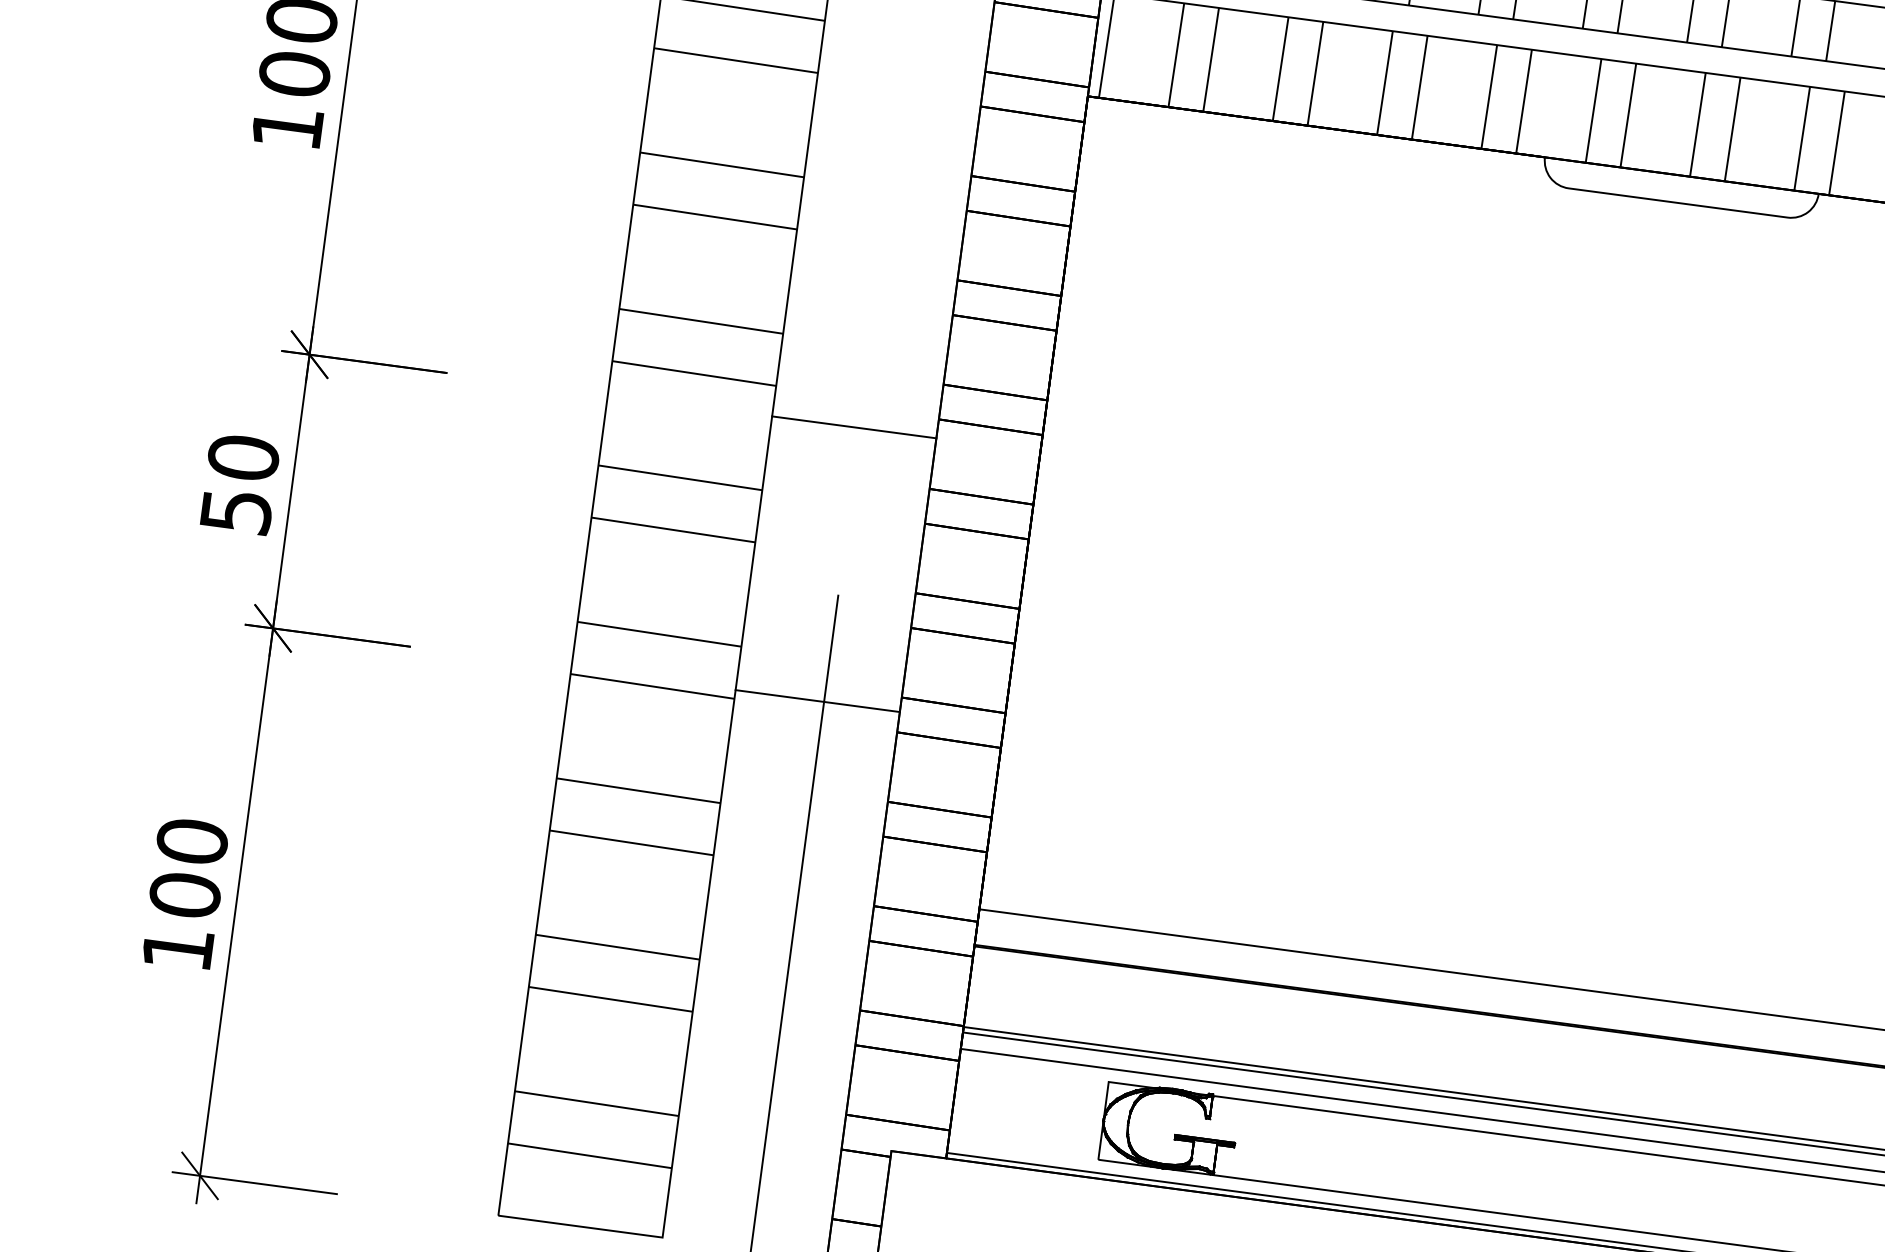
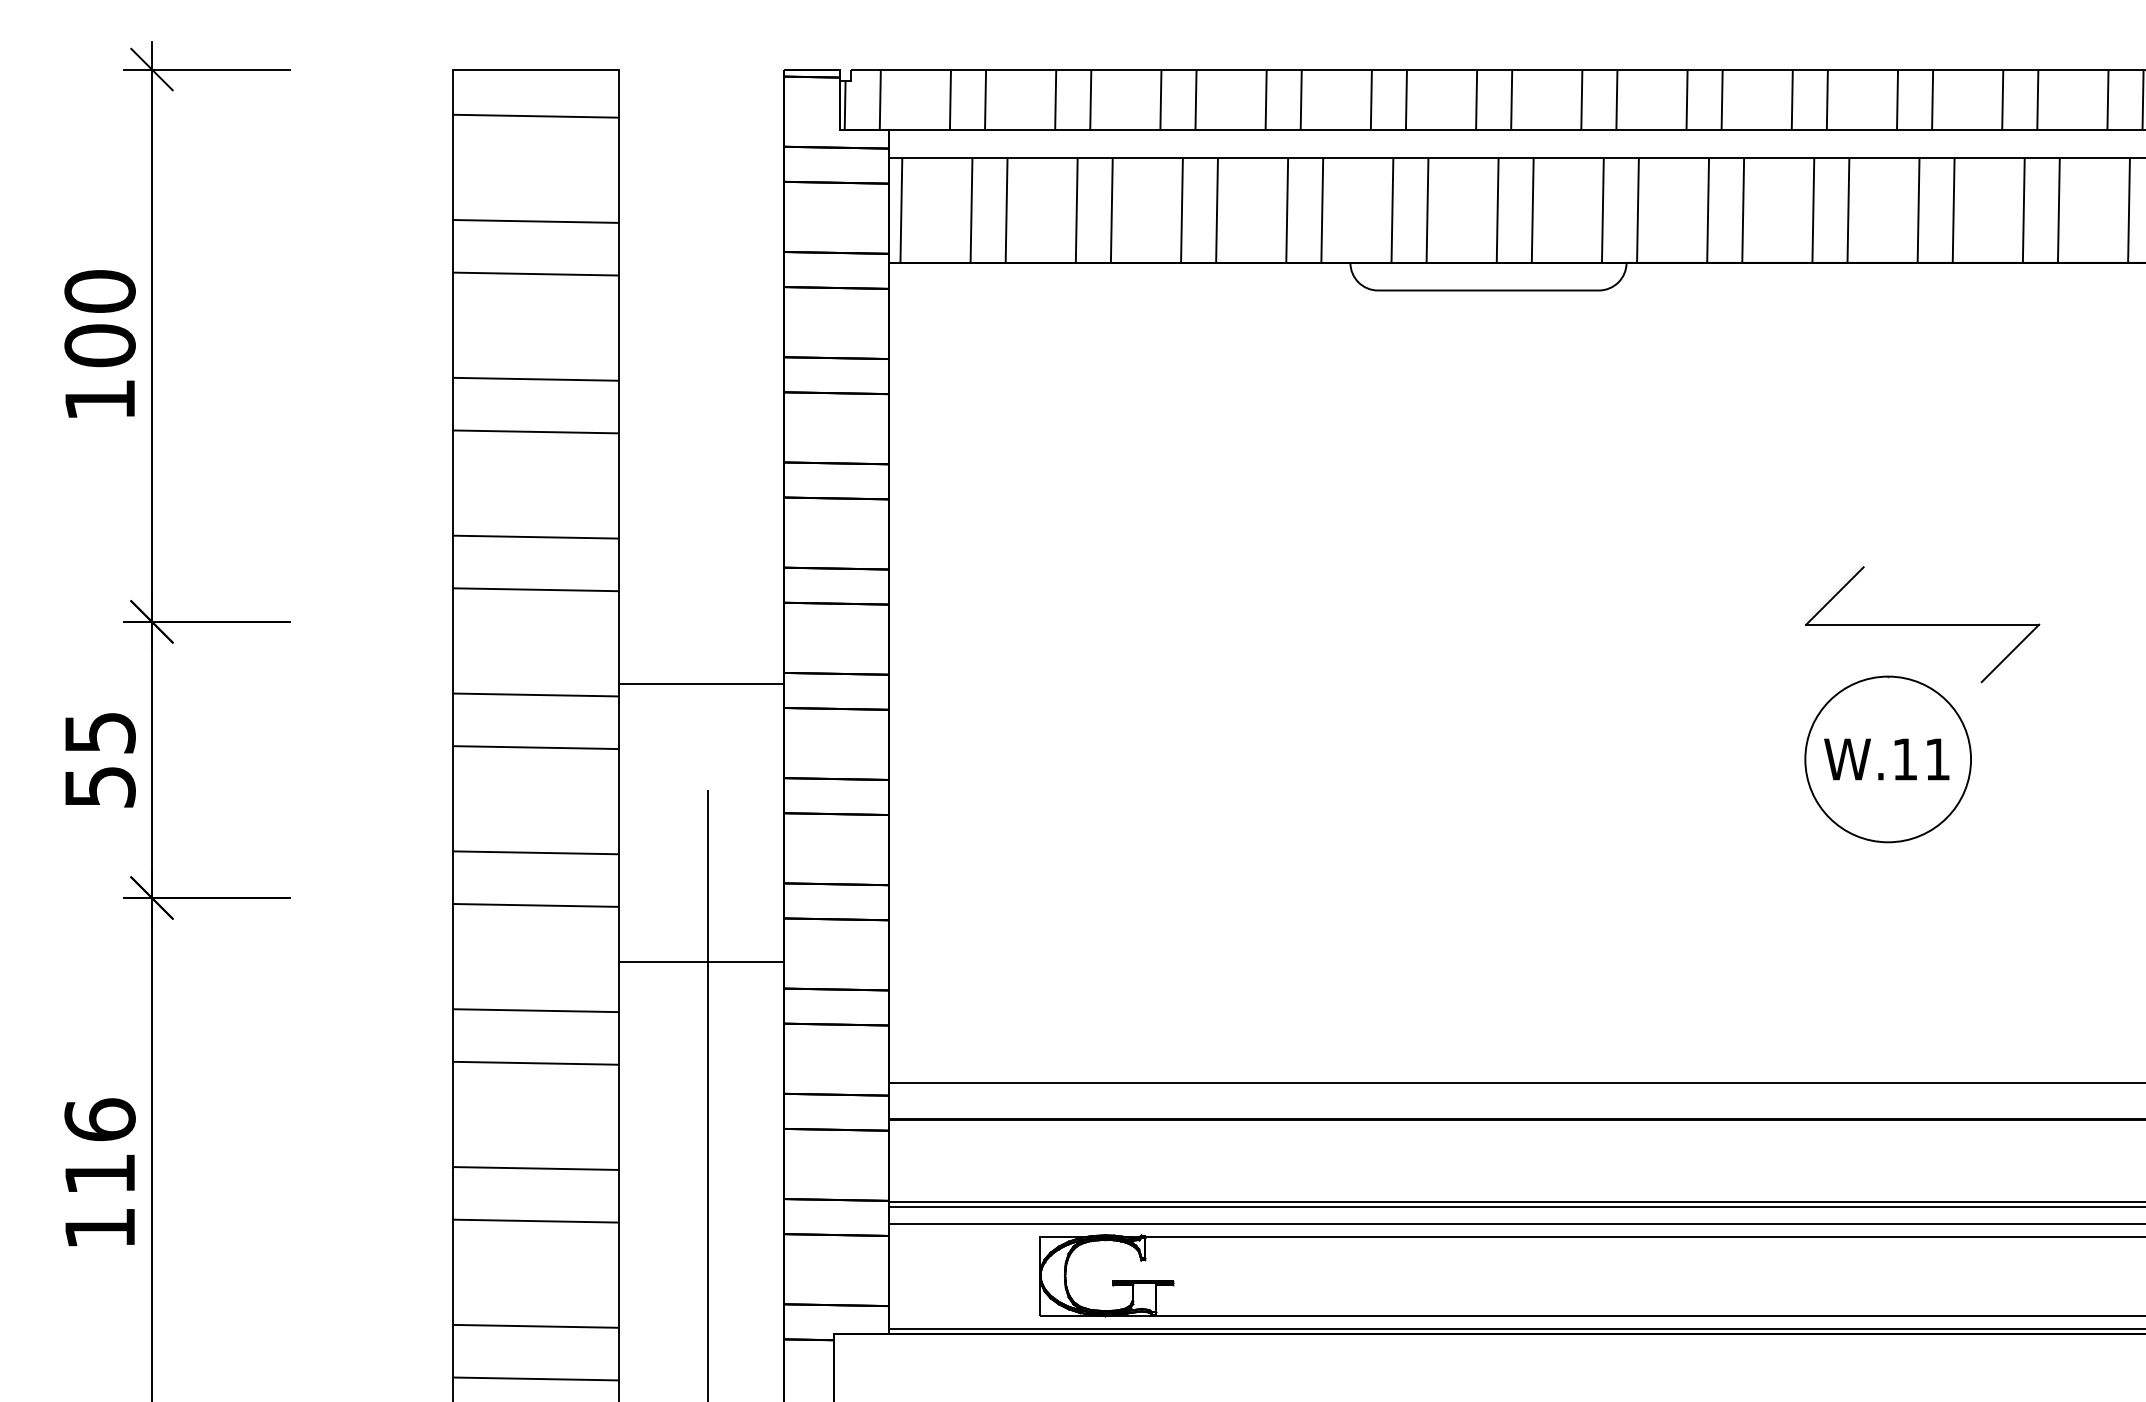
line: (854, 426) -> (701, 683), moved
text: (242, 457) -> (99, 732), 50 -> 55
line: (817, 701) -> (701, 962), moved
text: (188, 867) -> (99, 1146), 100 -> 116

